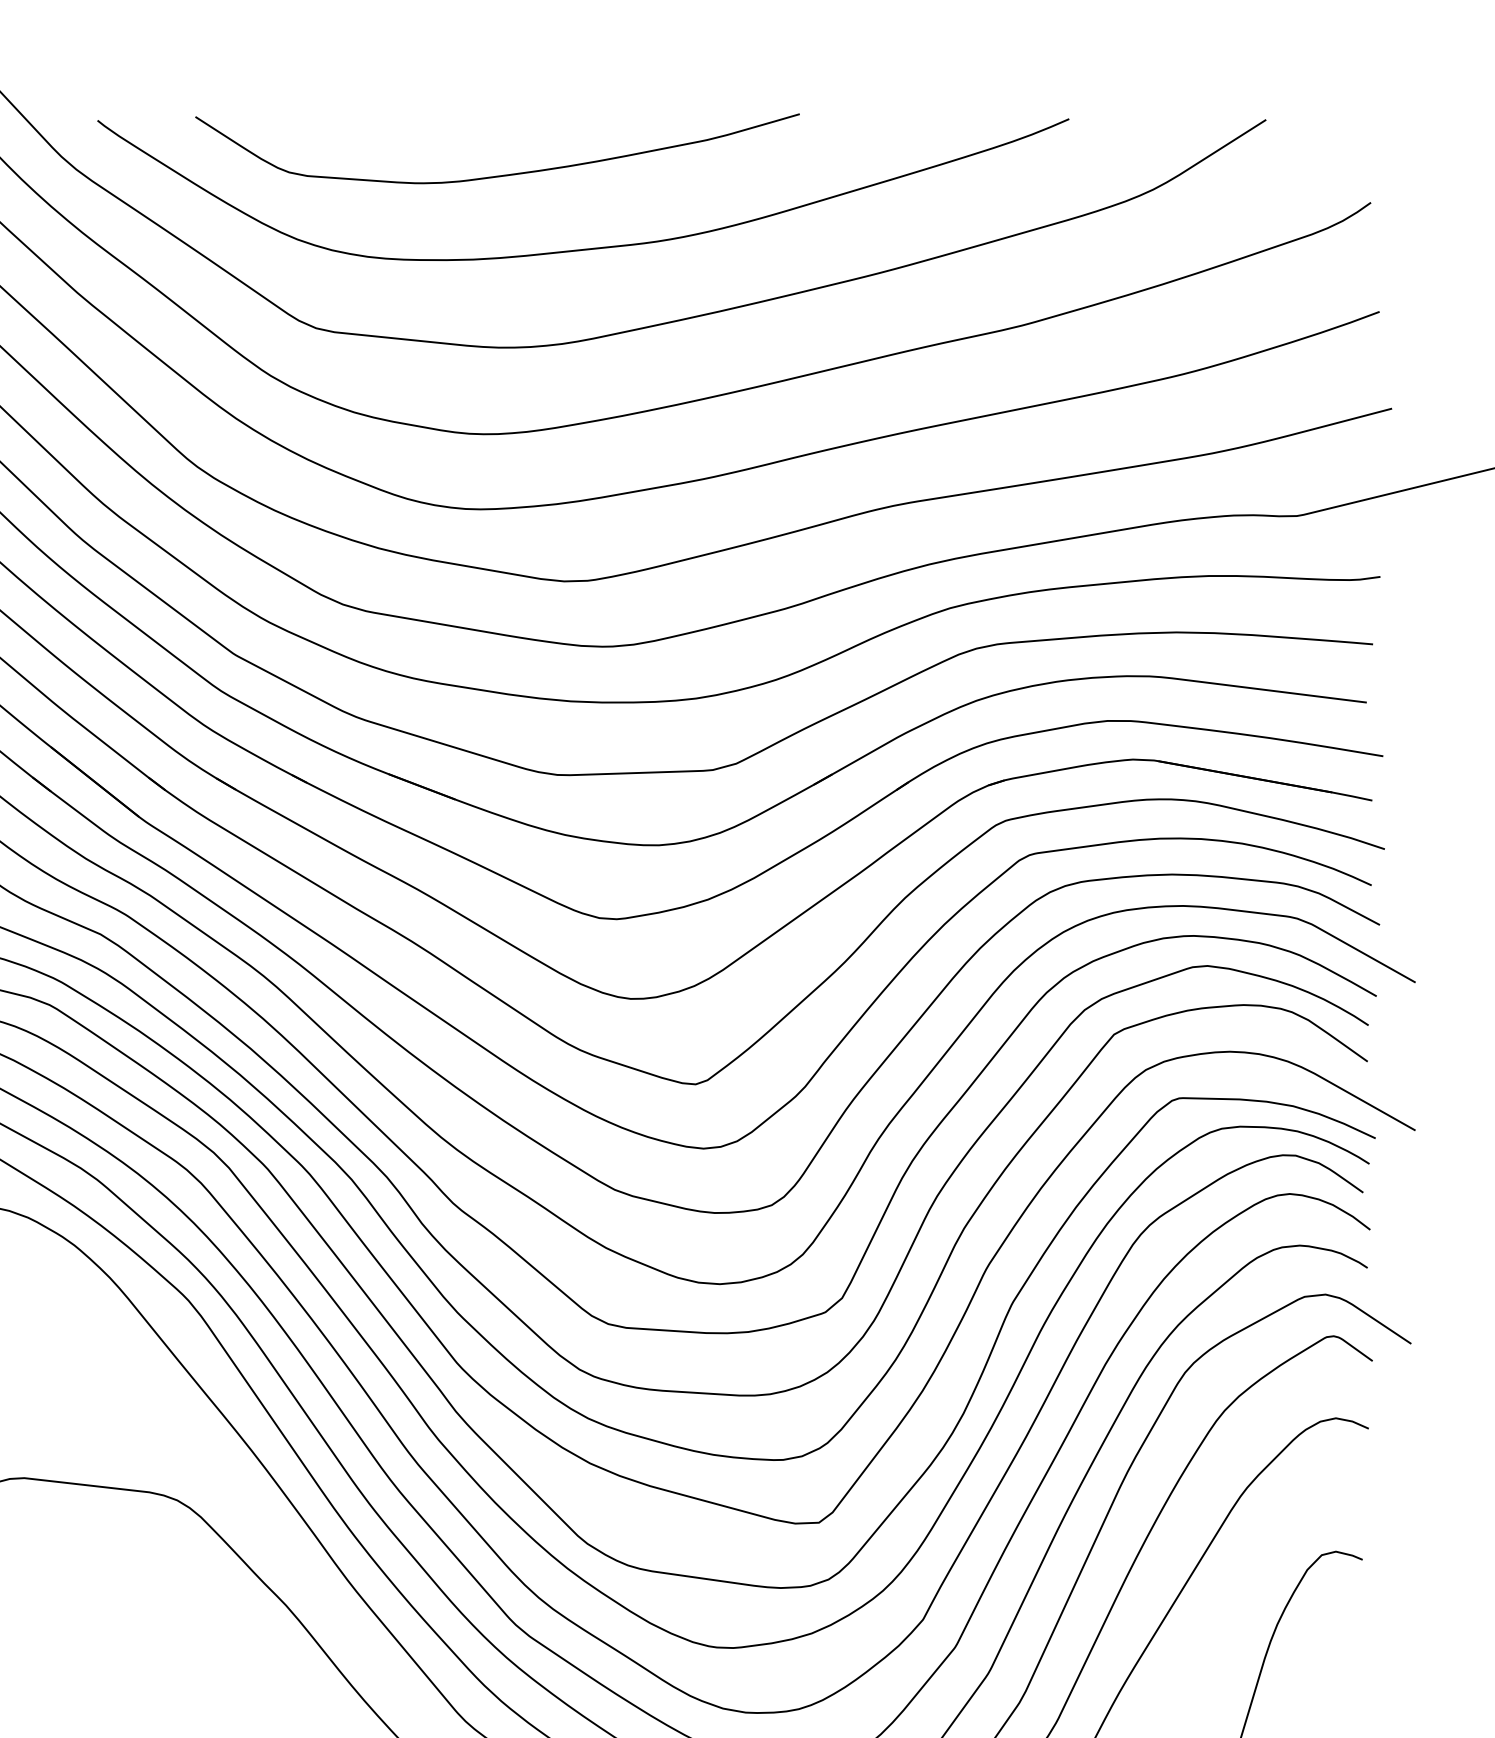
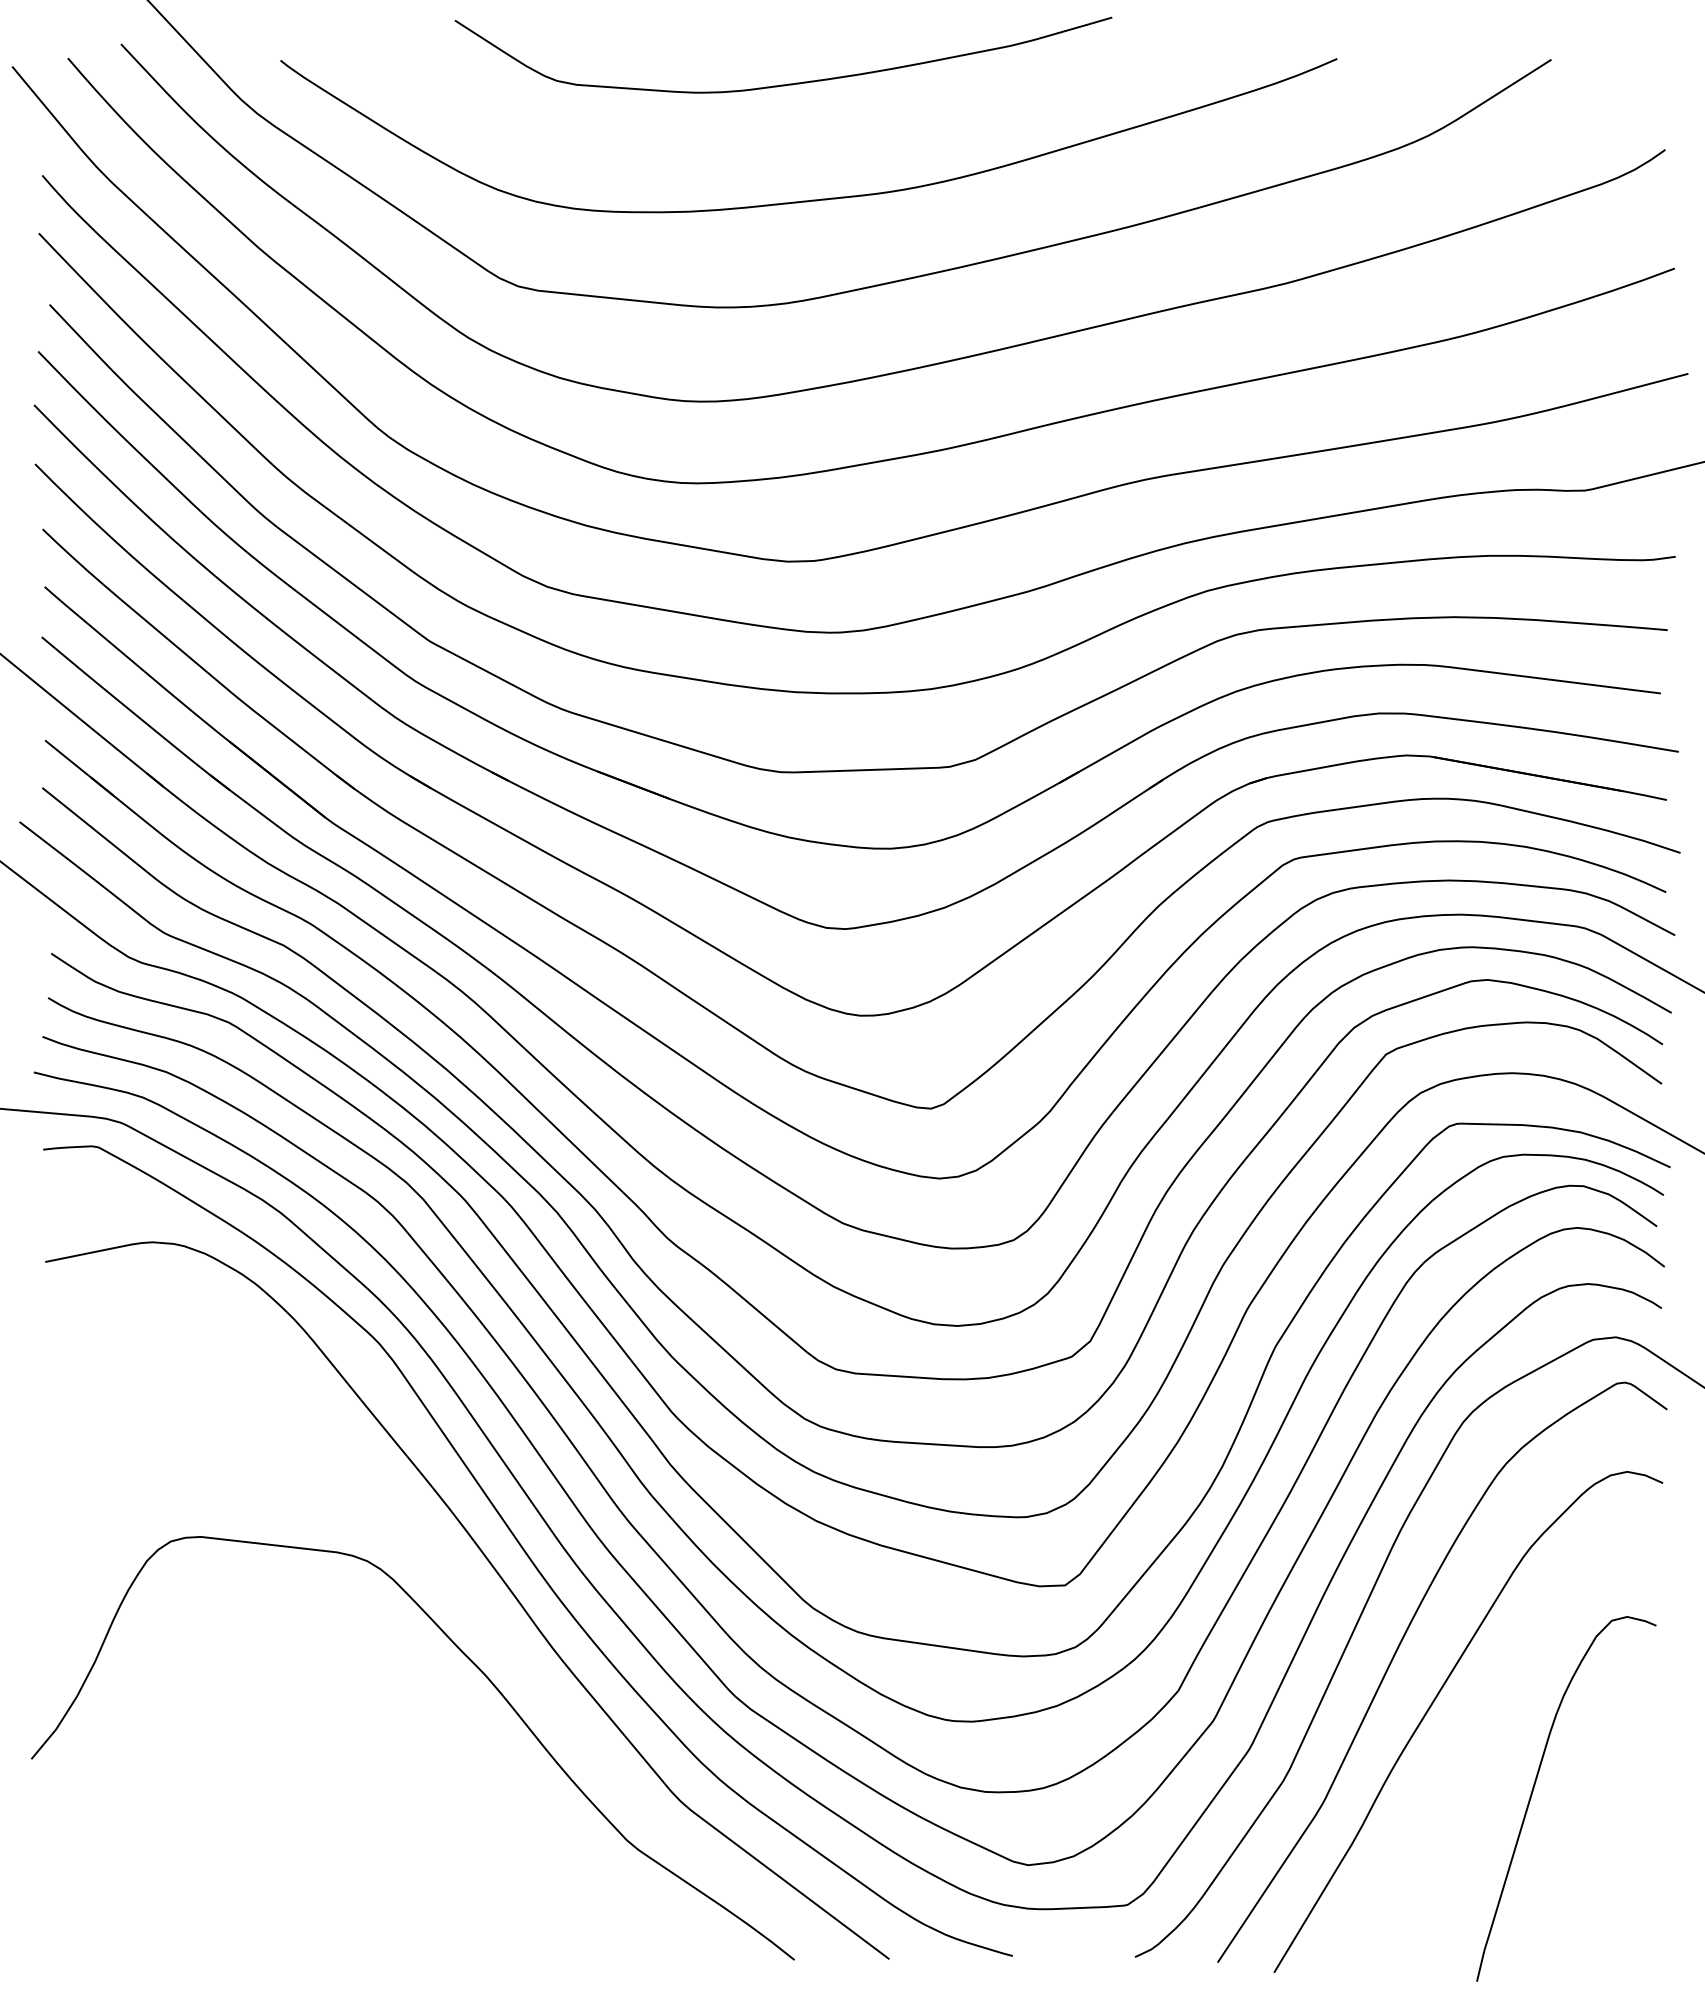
curve: (502, 174) -> (788, 83), moved

